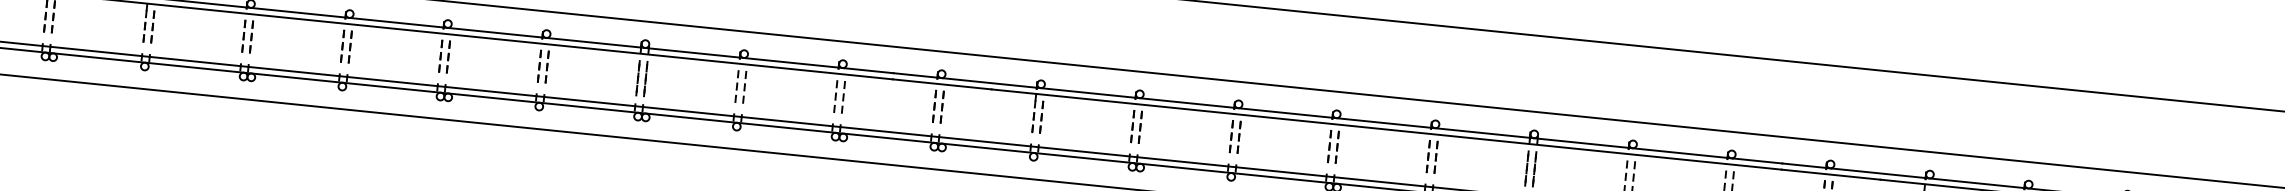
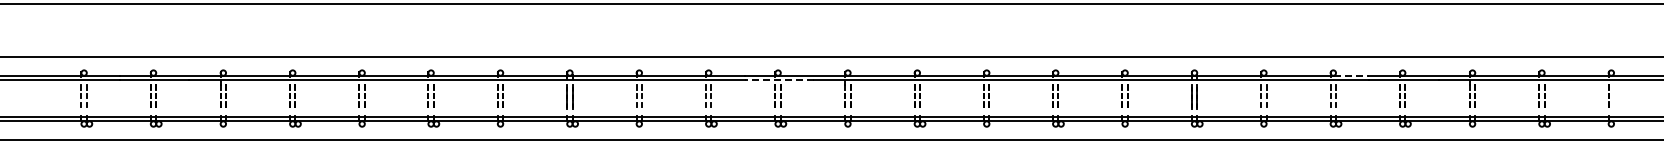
line: (942, 84) -> (779, 80), solid -> dashed
line: (1758, 160) -> (1352, 75), solid -> dashed

